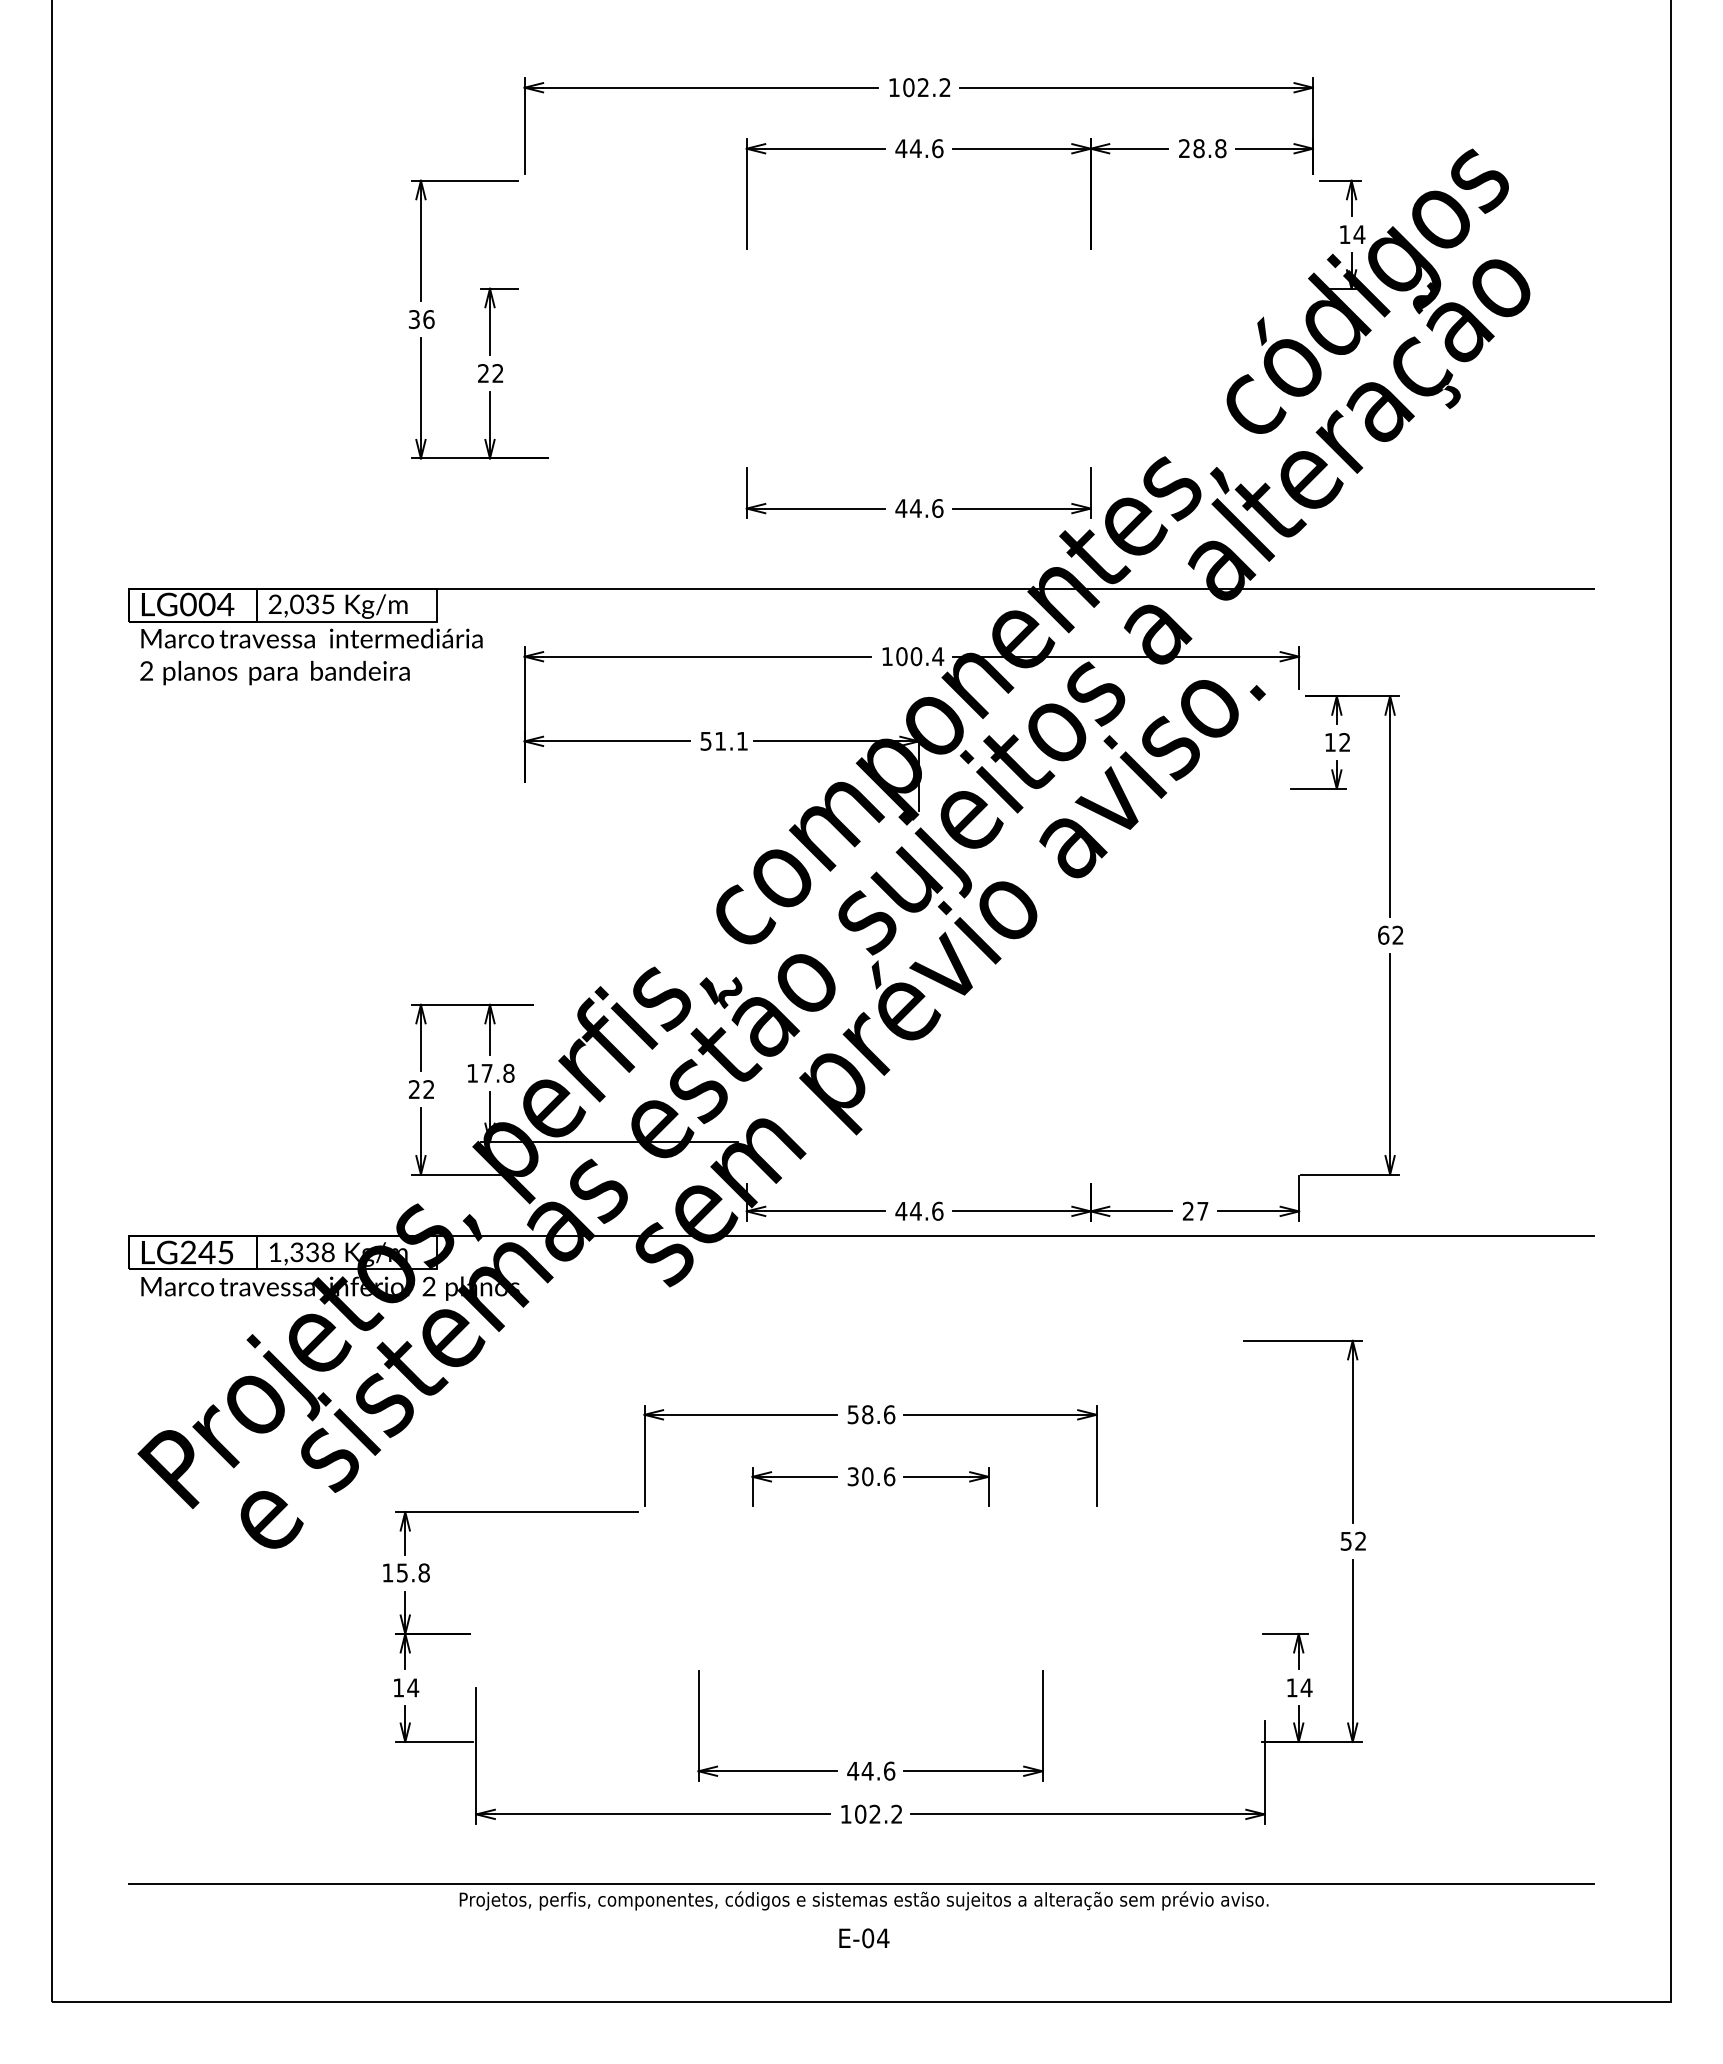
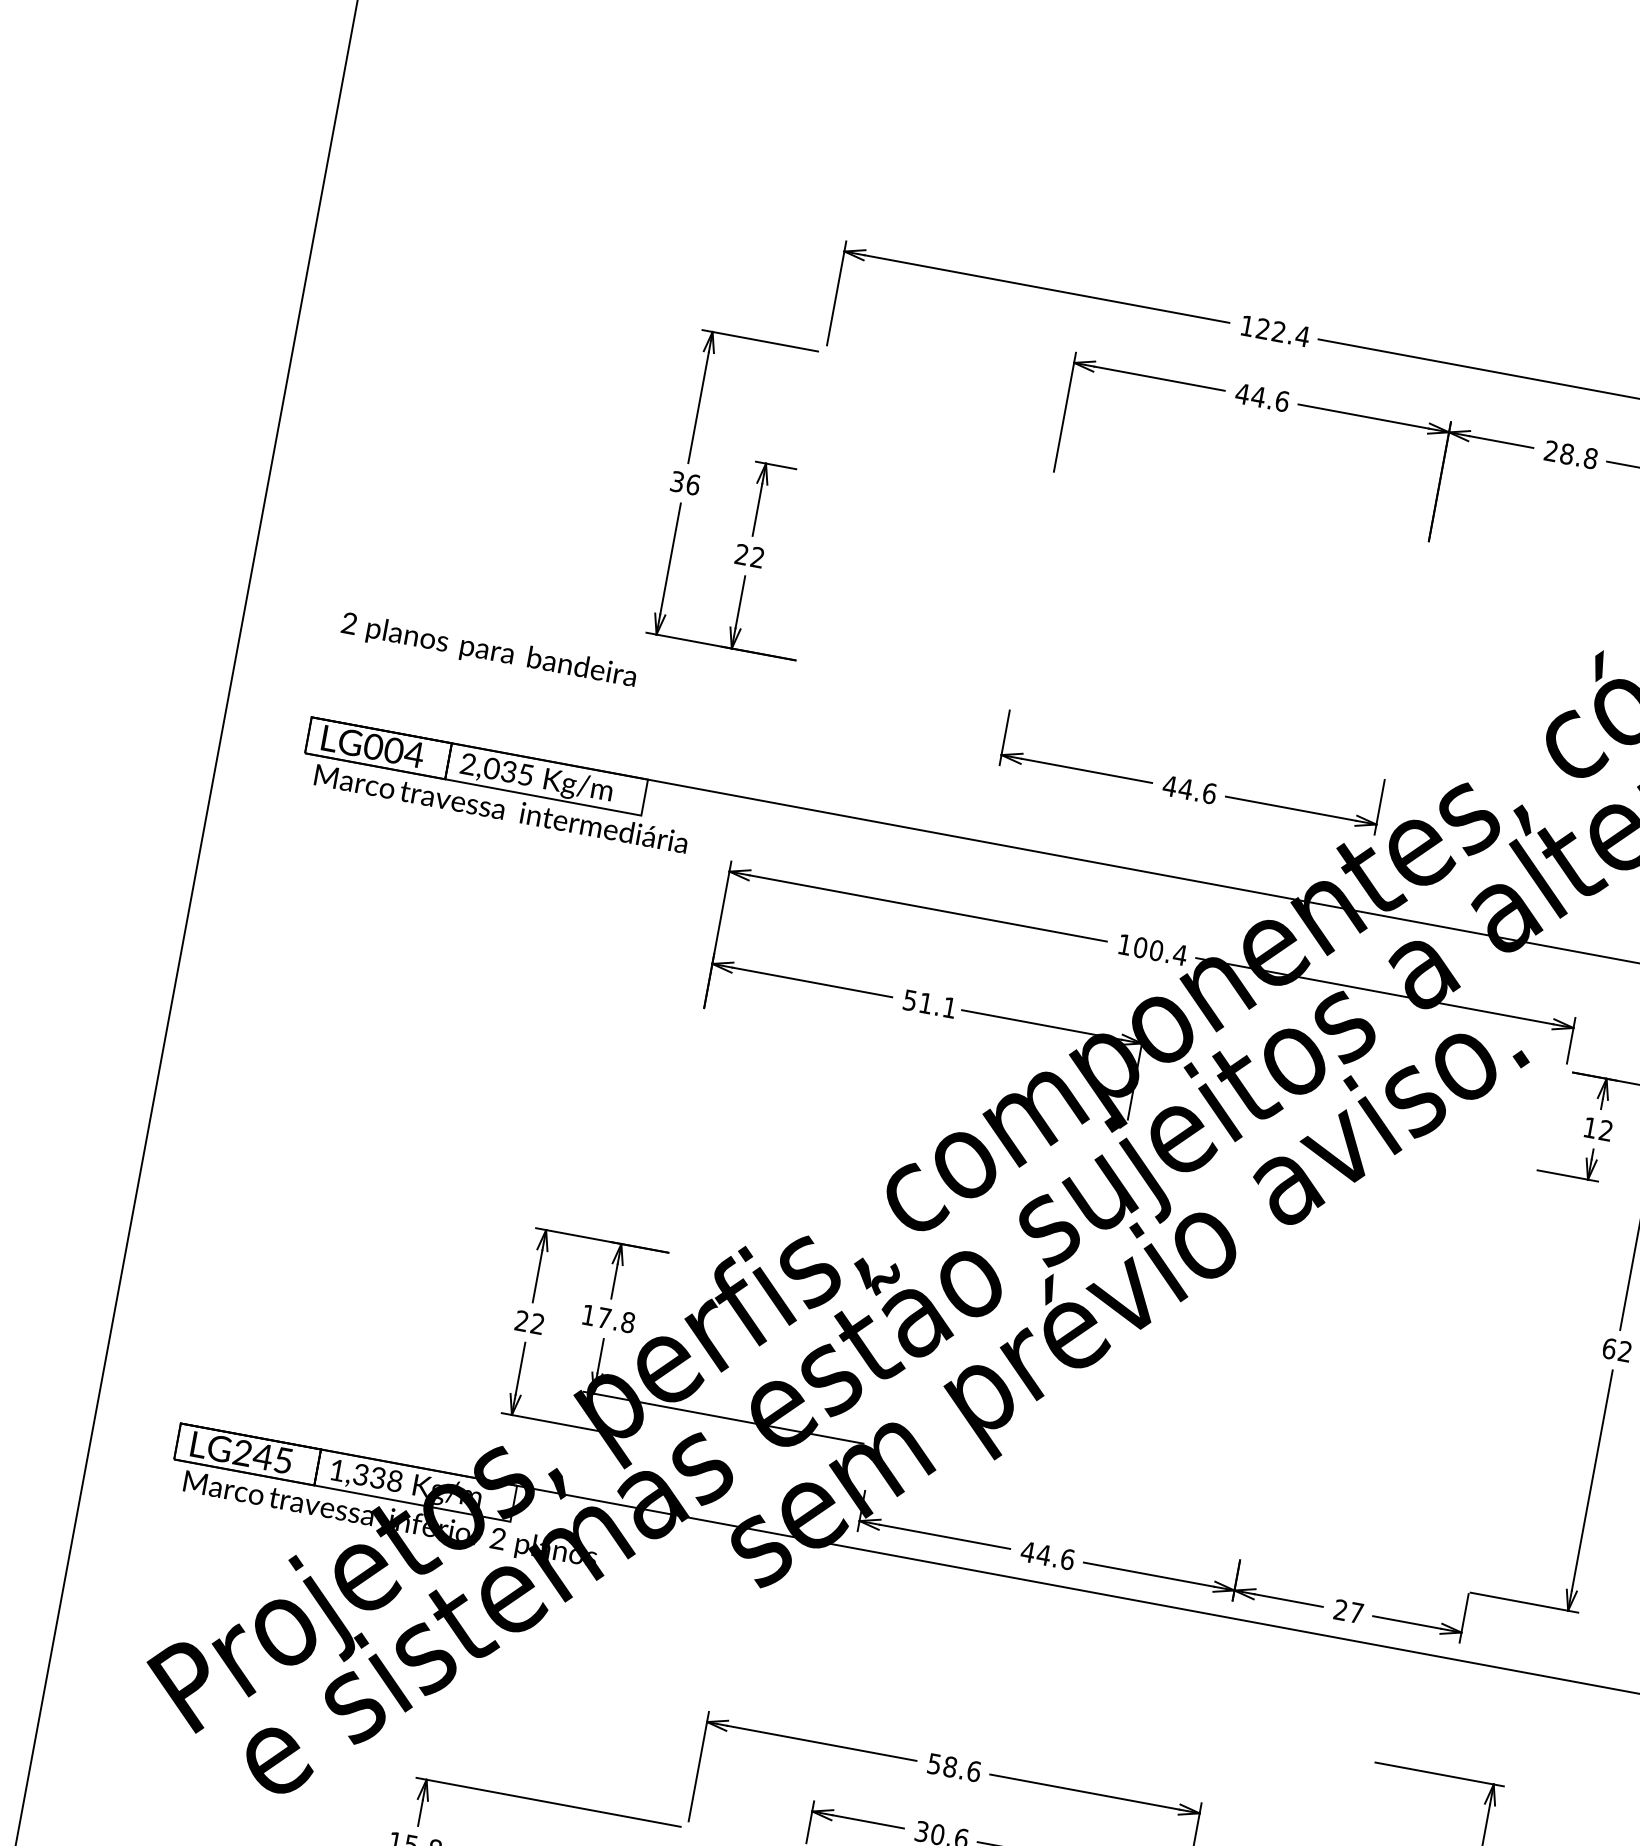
text: (927, 87) -> (1283, 332), 102.2 -> 122.4
text: (274, 672) -> (488, 650), moved

